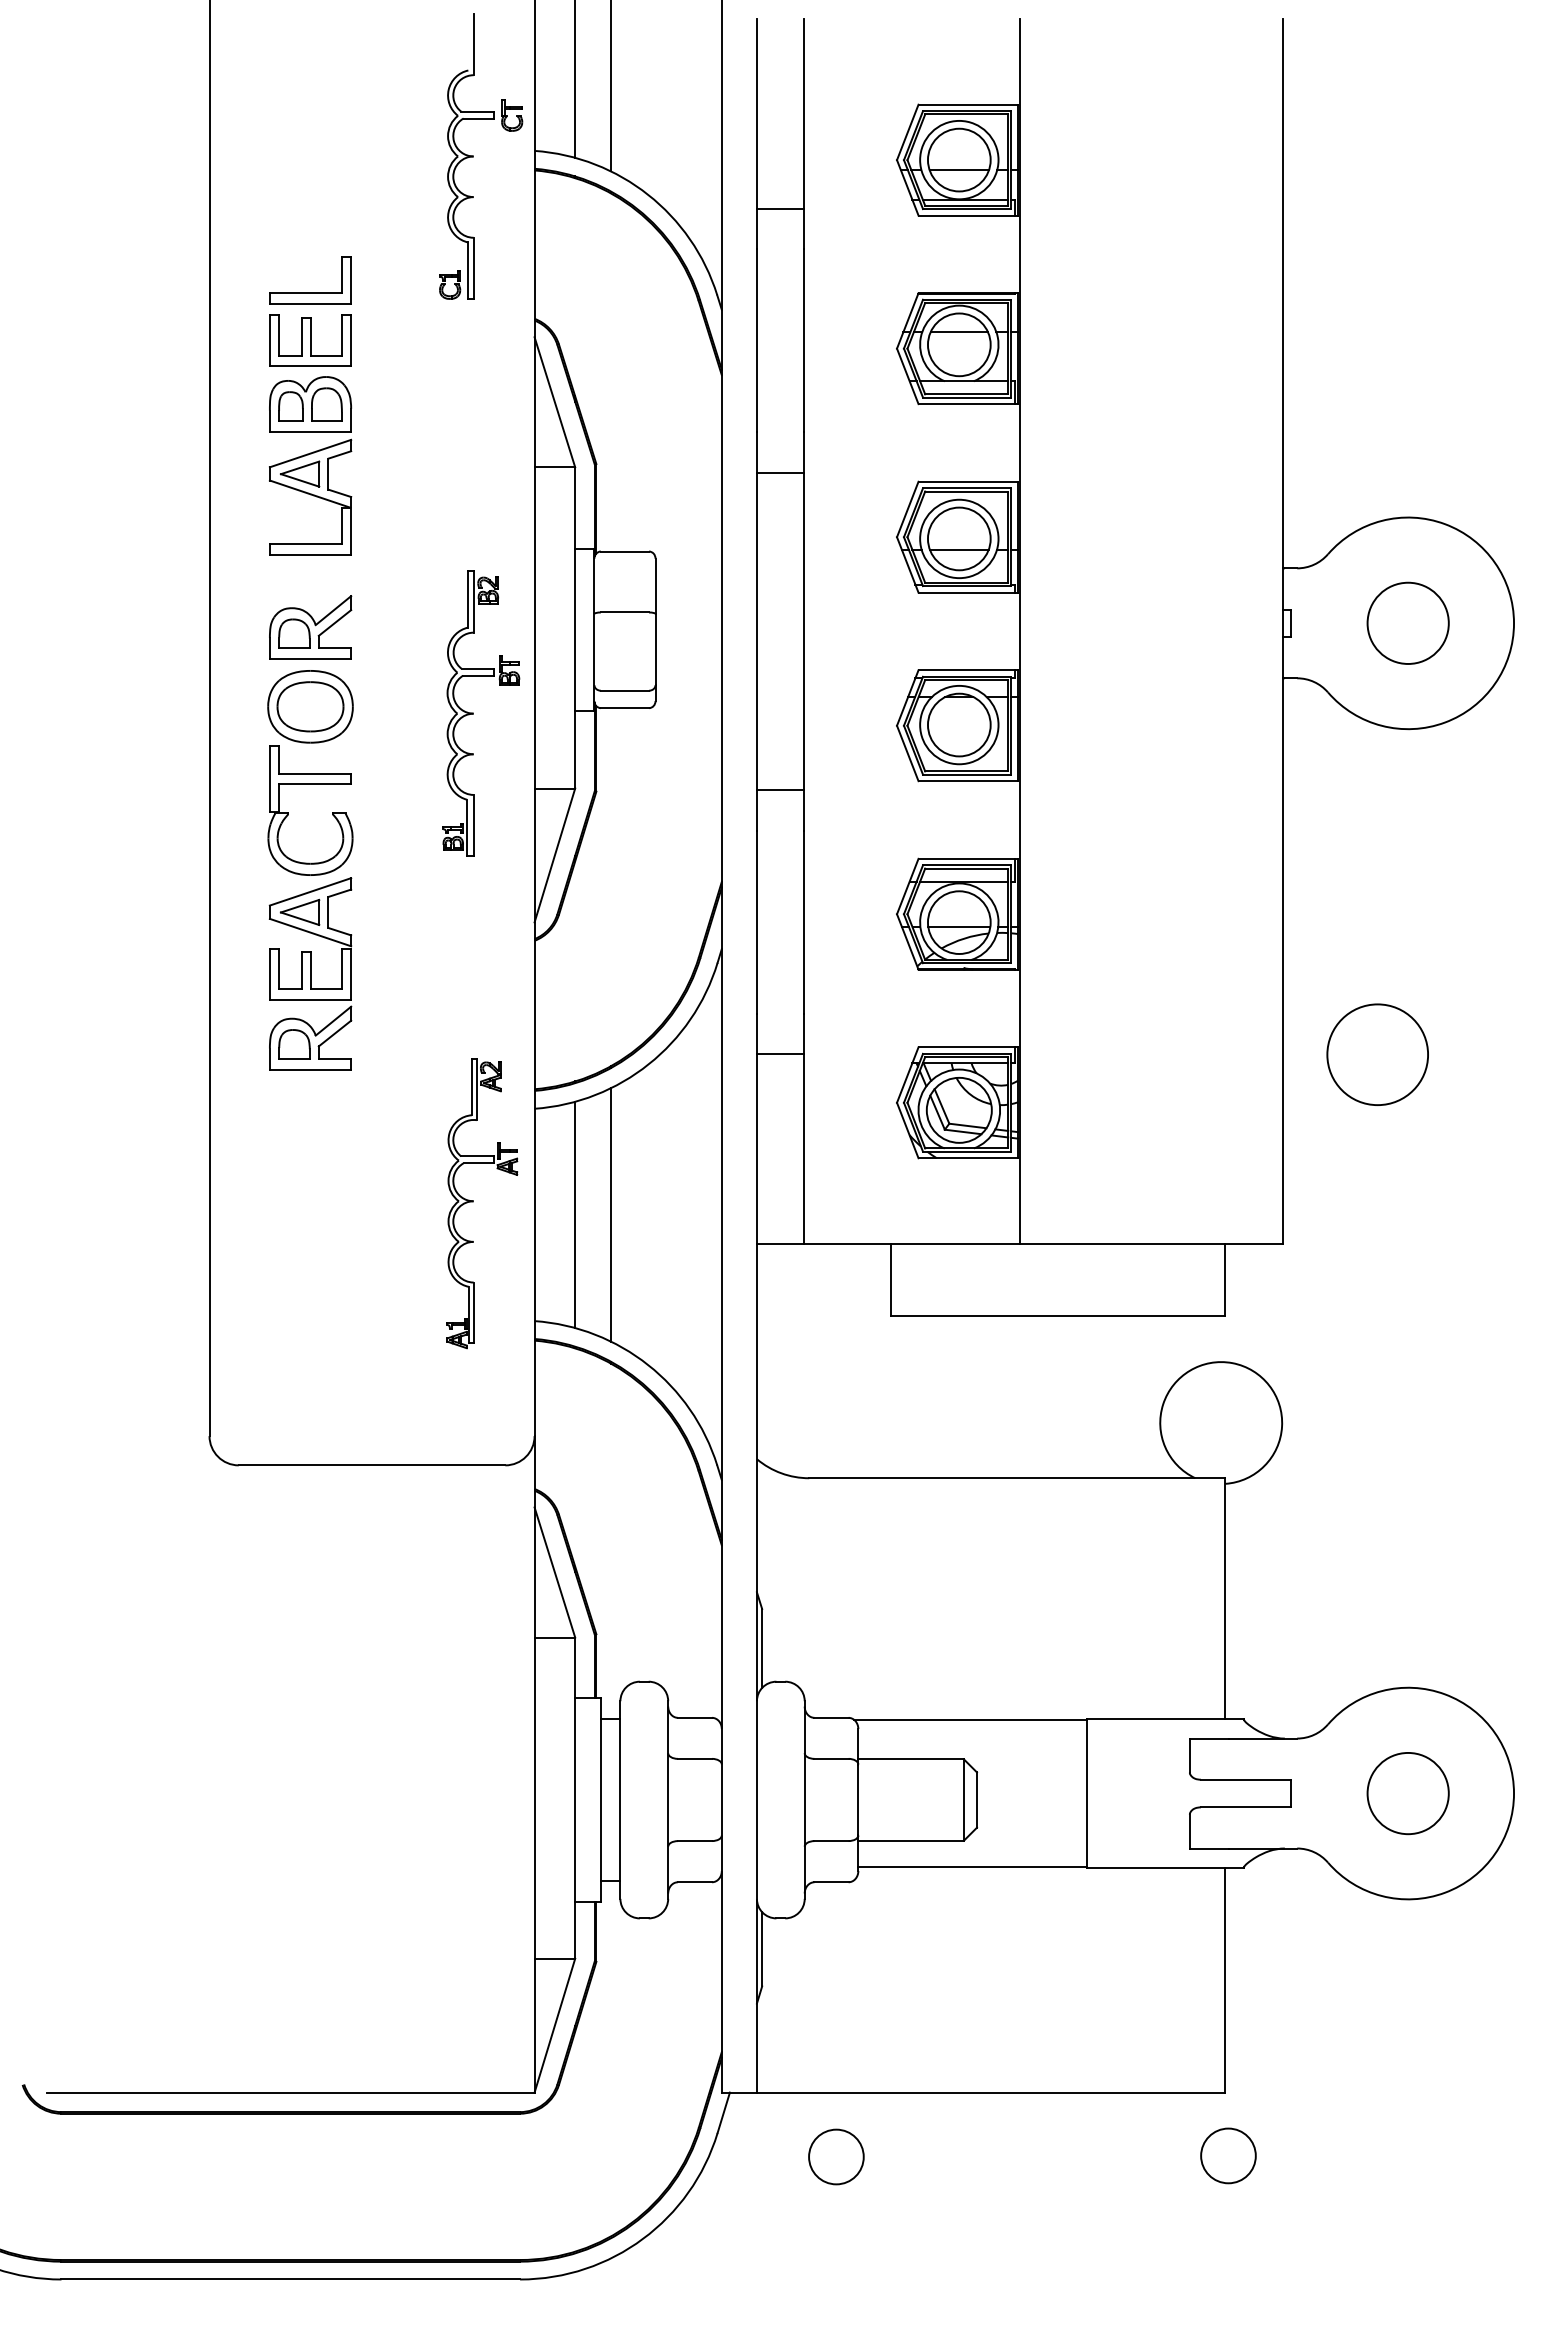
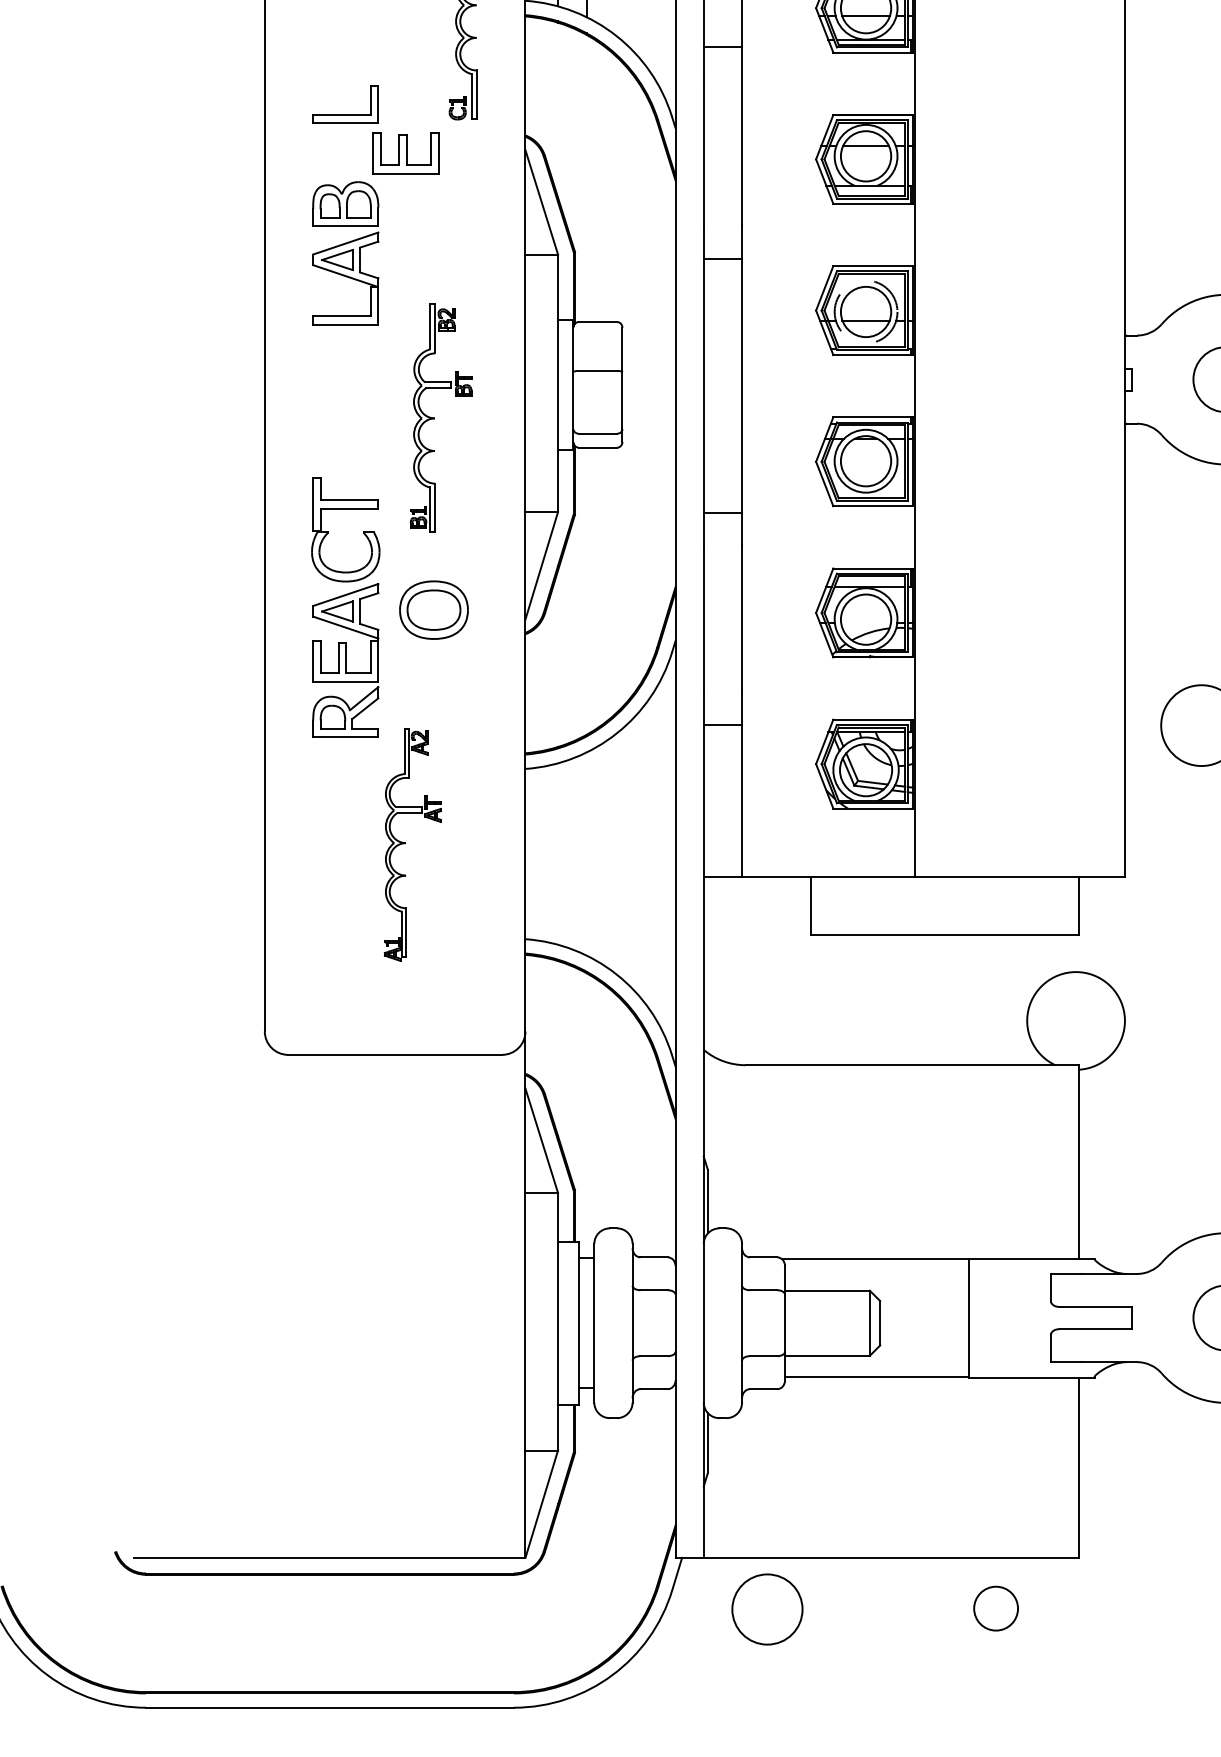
part: (310, 340) -> (405, 152), moved
circle: (959, 538) -> (866, 311), solid -> dashed
part: (310, 627) -> (345, 382), removed
part: (310, 706) -> (433, 609), moved
part: (473, 713) -> (434, 418), moved
line: (959, 927) -> (866, 623), removed
part: (473, 1202) -> (405, 844), moved
line: (575, 1214) -> (558, 853), removed
line: (611, 1214) -> (587, 853), removed
circle: (1228, 2155) -> (996, 1608), moved
circle: (836, 2156) -> (767, 1609), size x1.6

